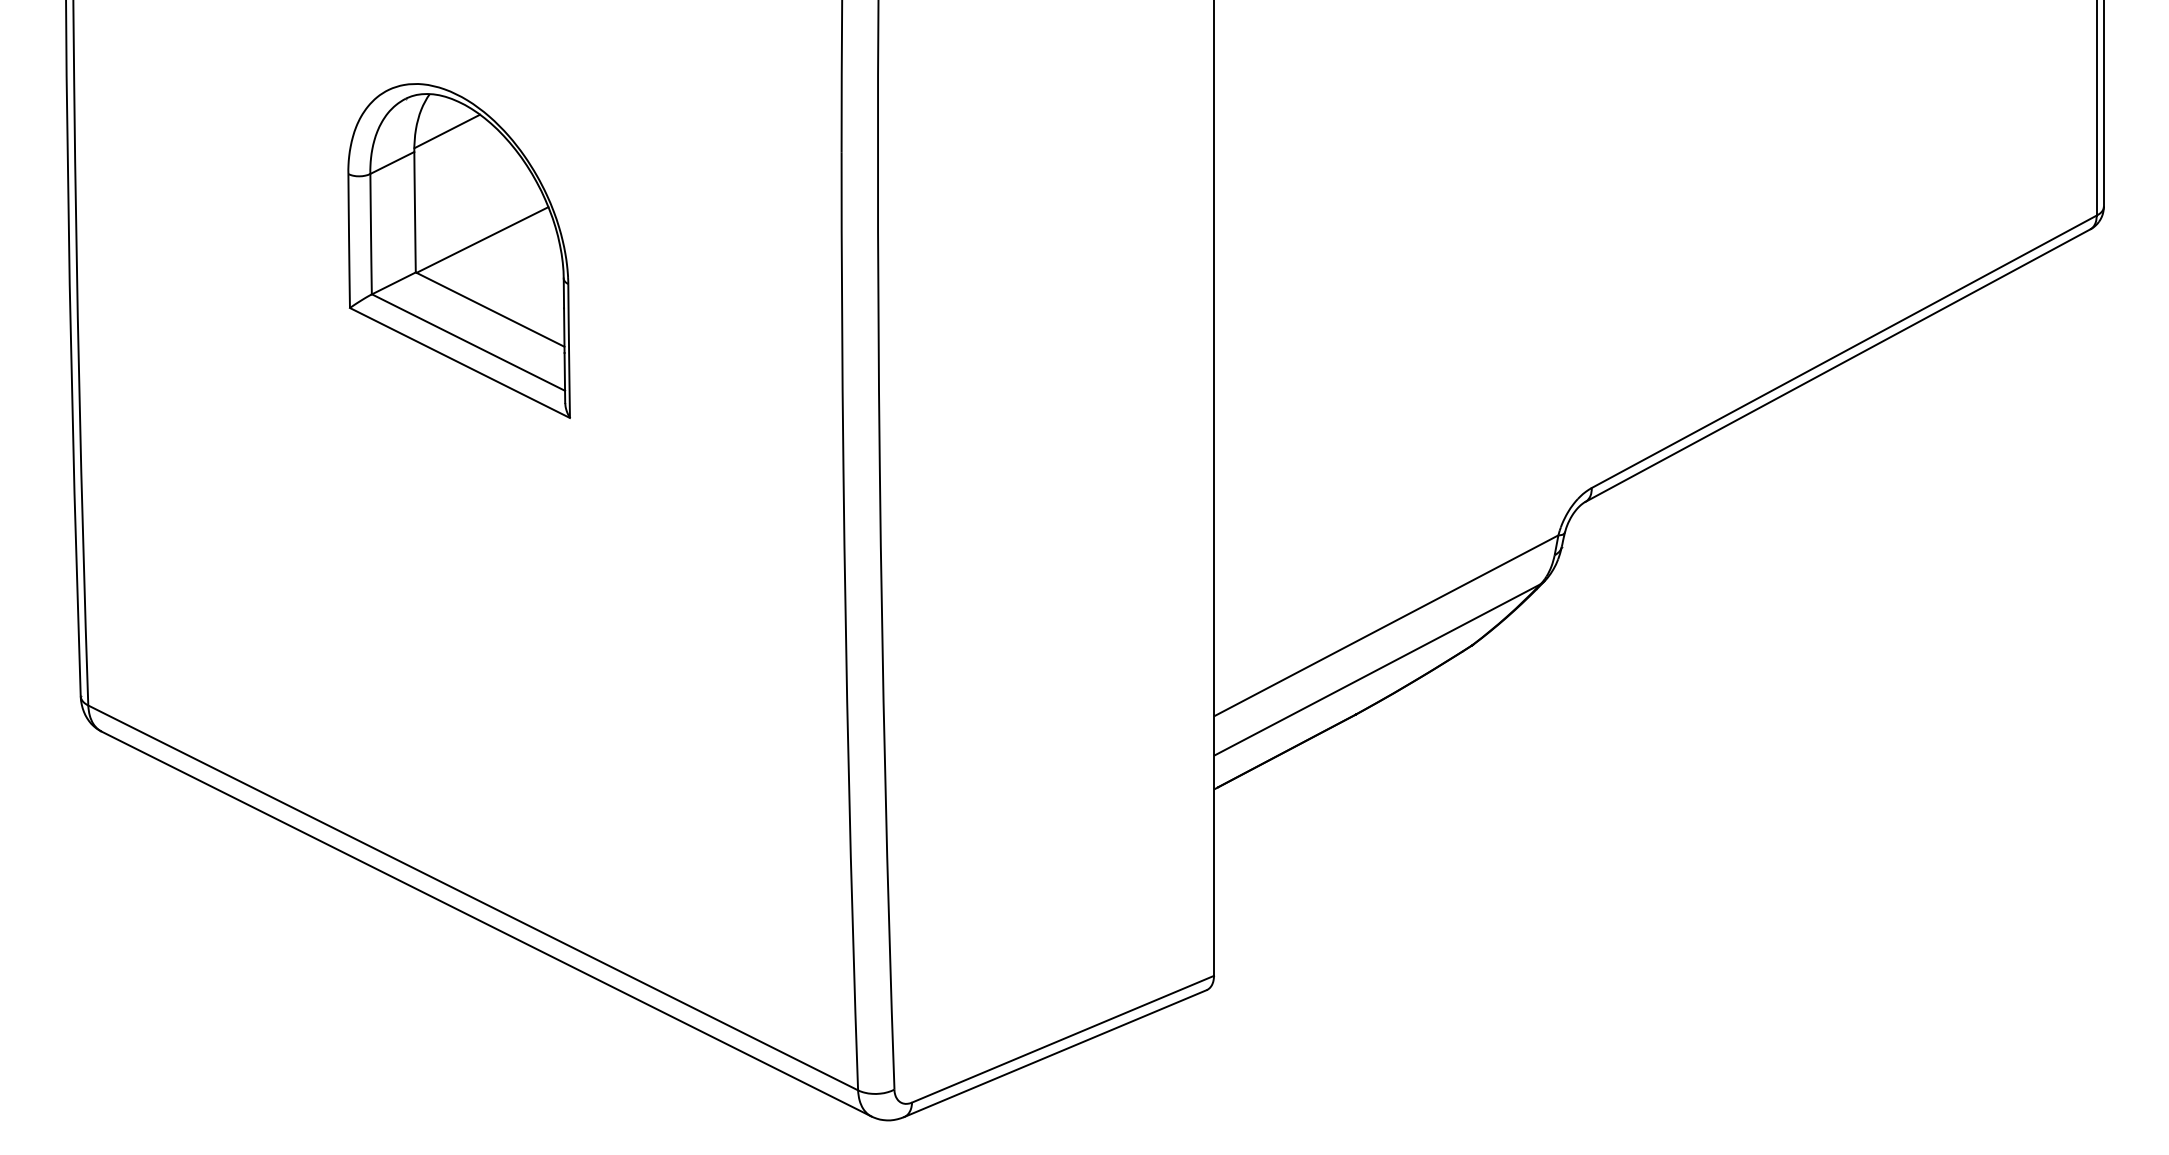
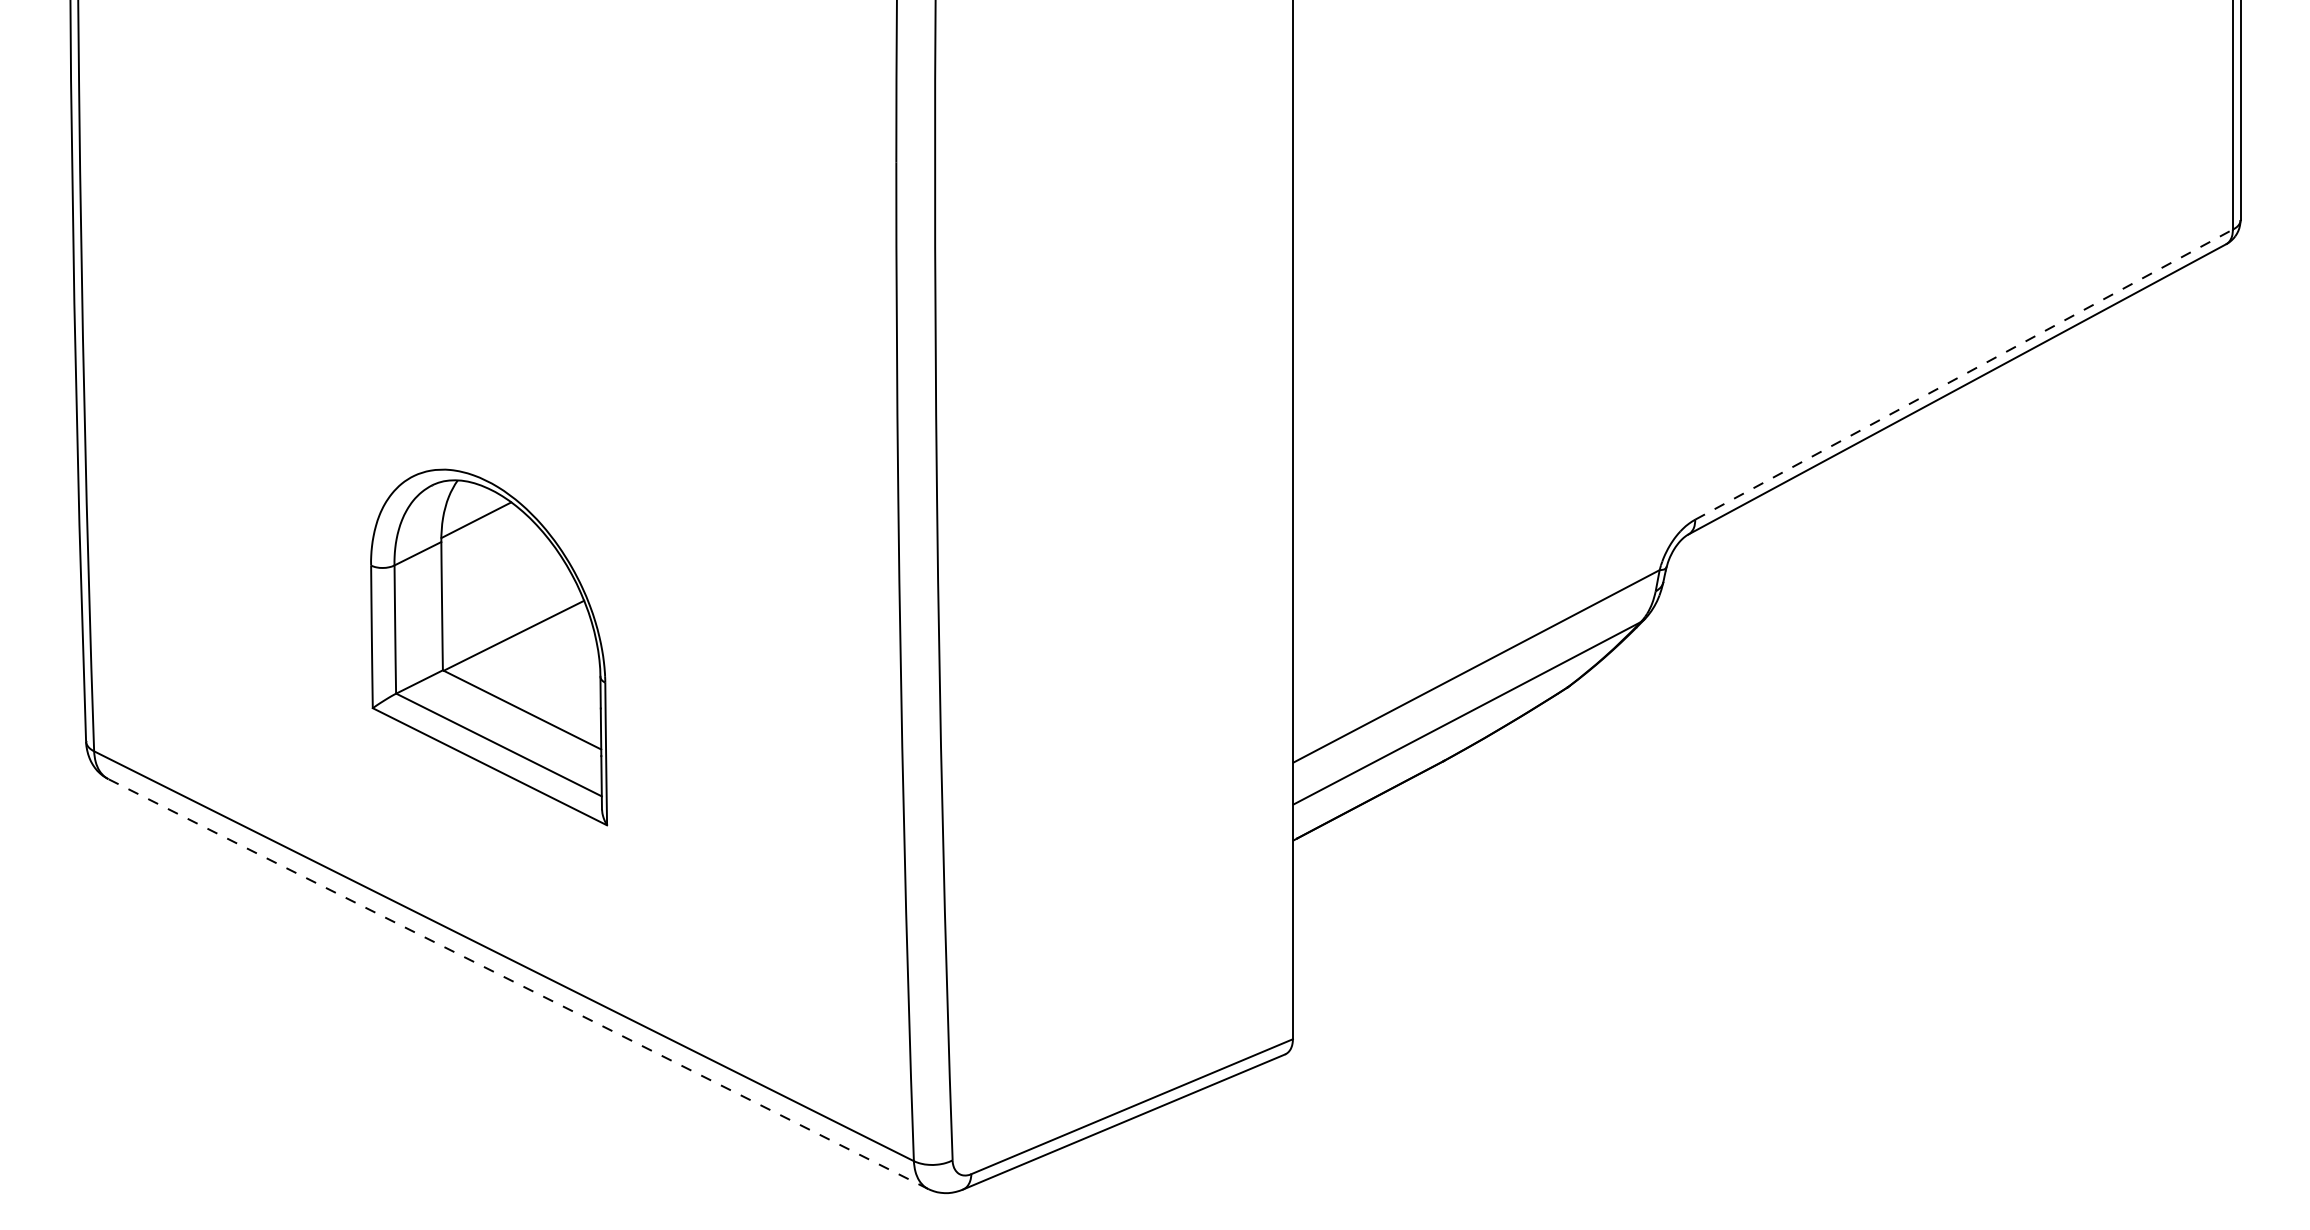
part: (458, 250) -> (488, 646), moved
line: (1844, 351) -> (1964, 374), solid -> dashed
line: (486, 923) -> (518, 983), solid -> dashed

